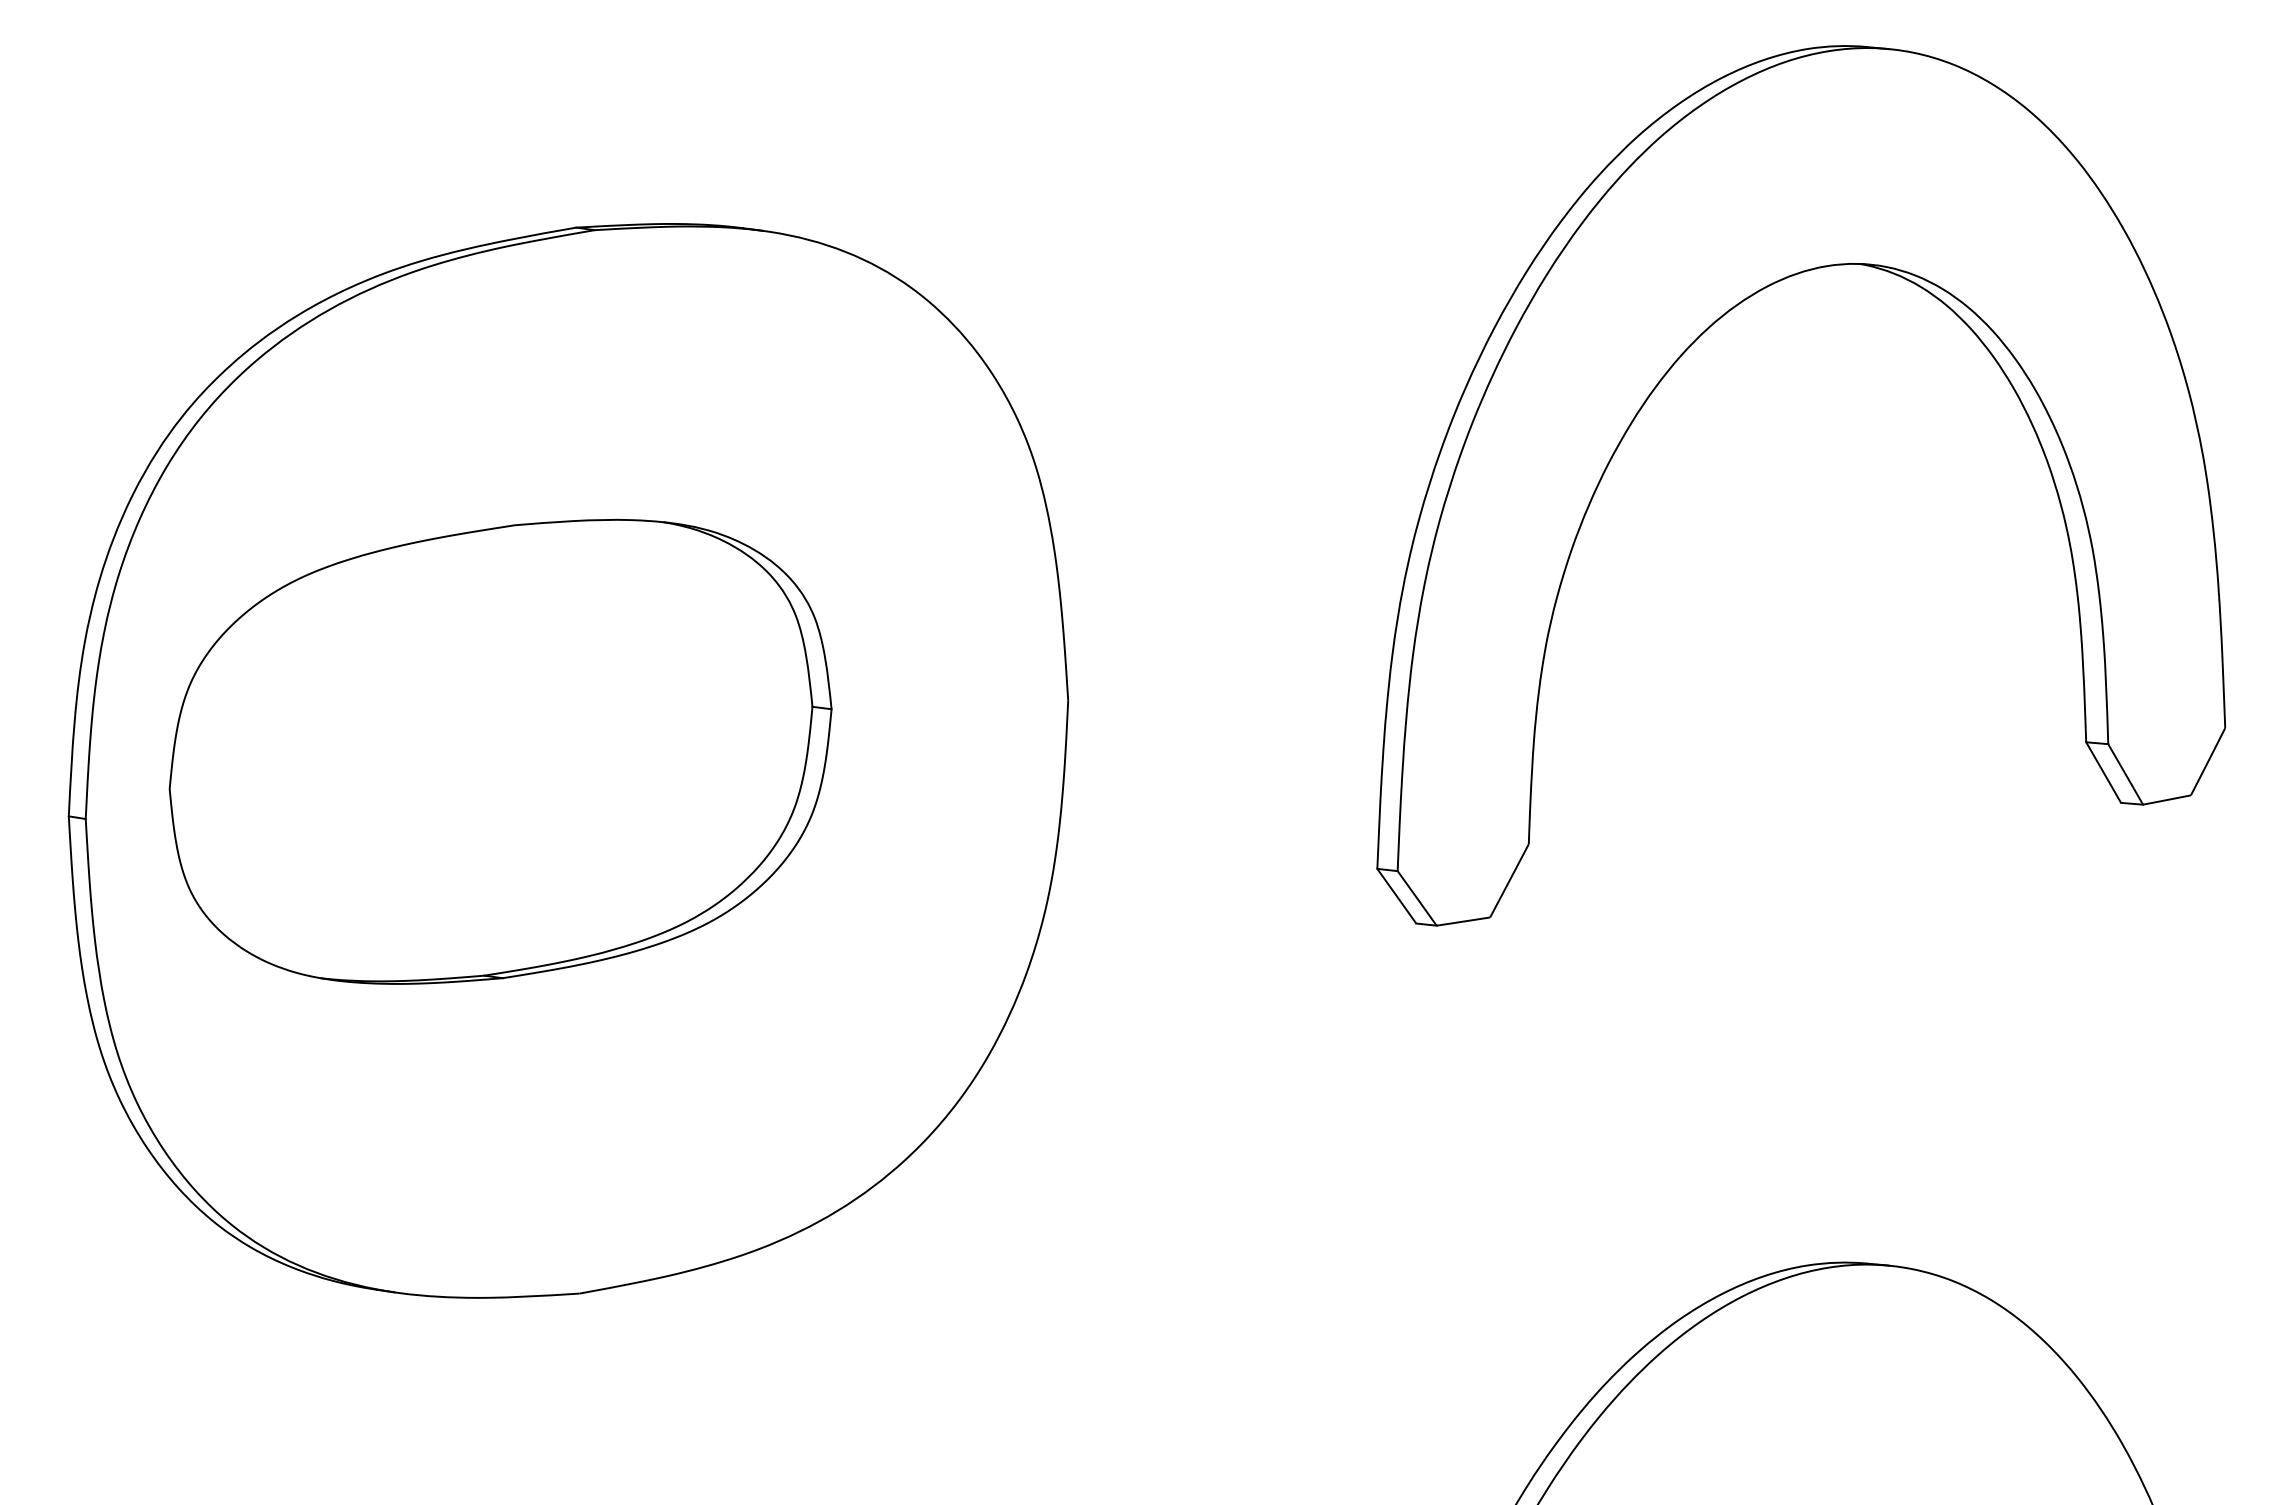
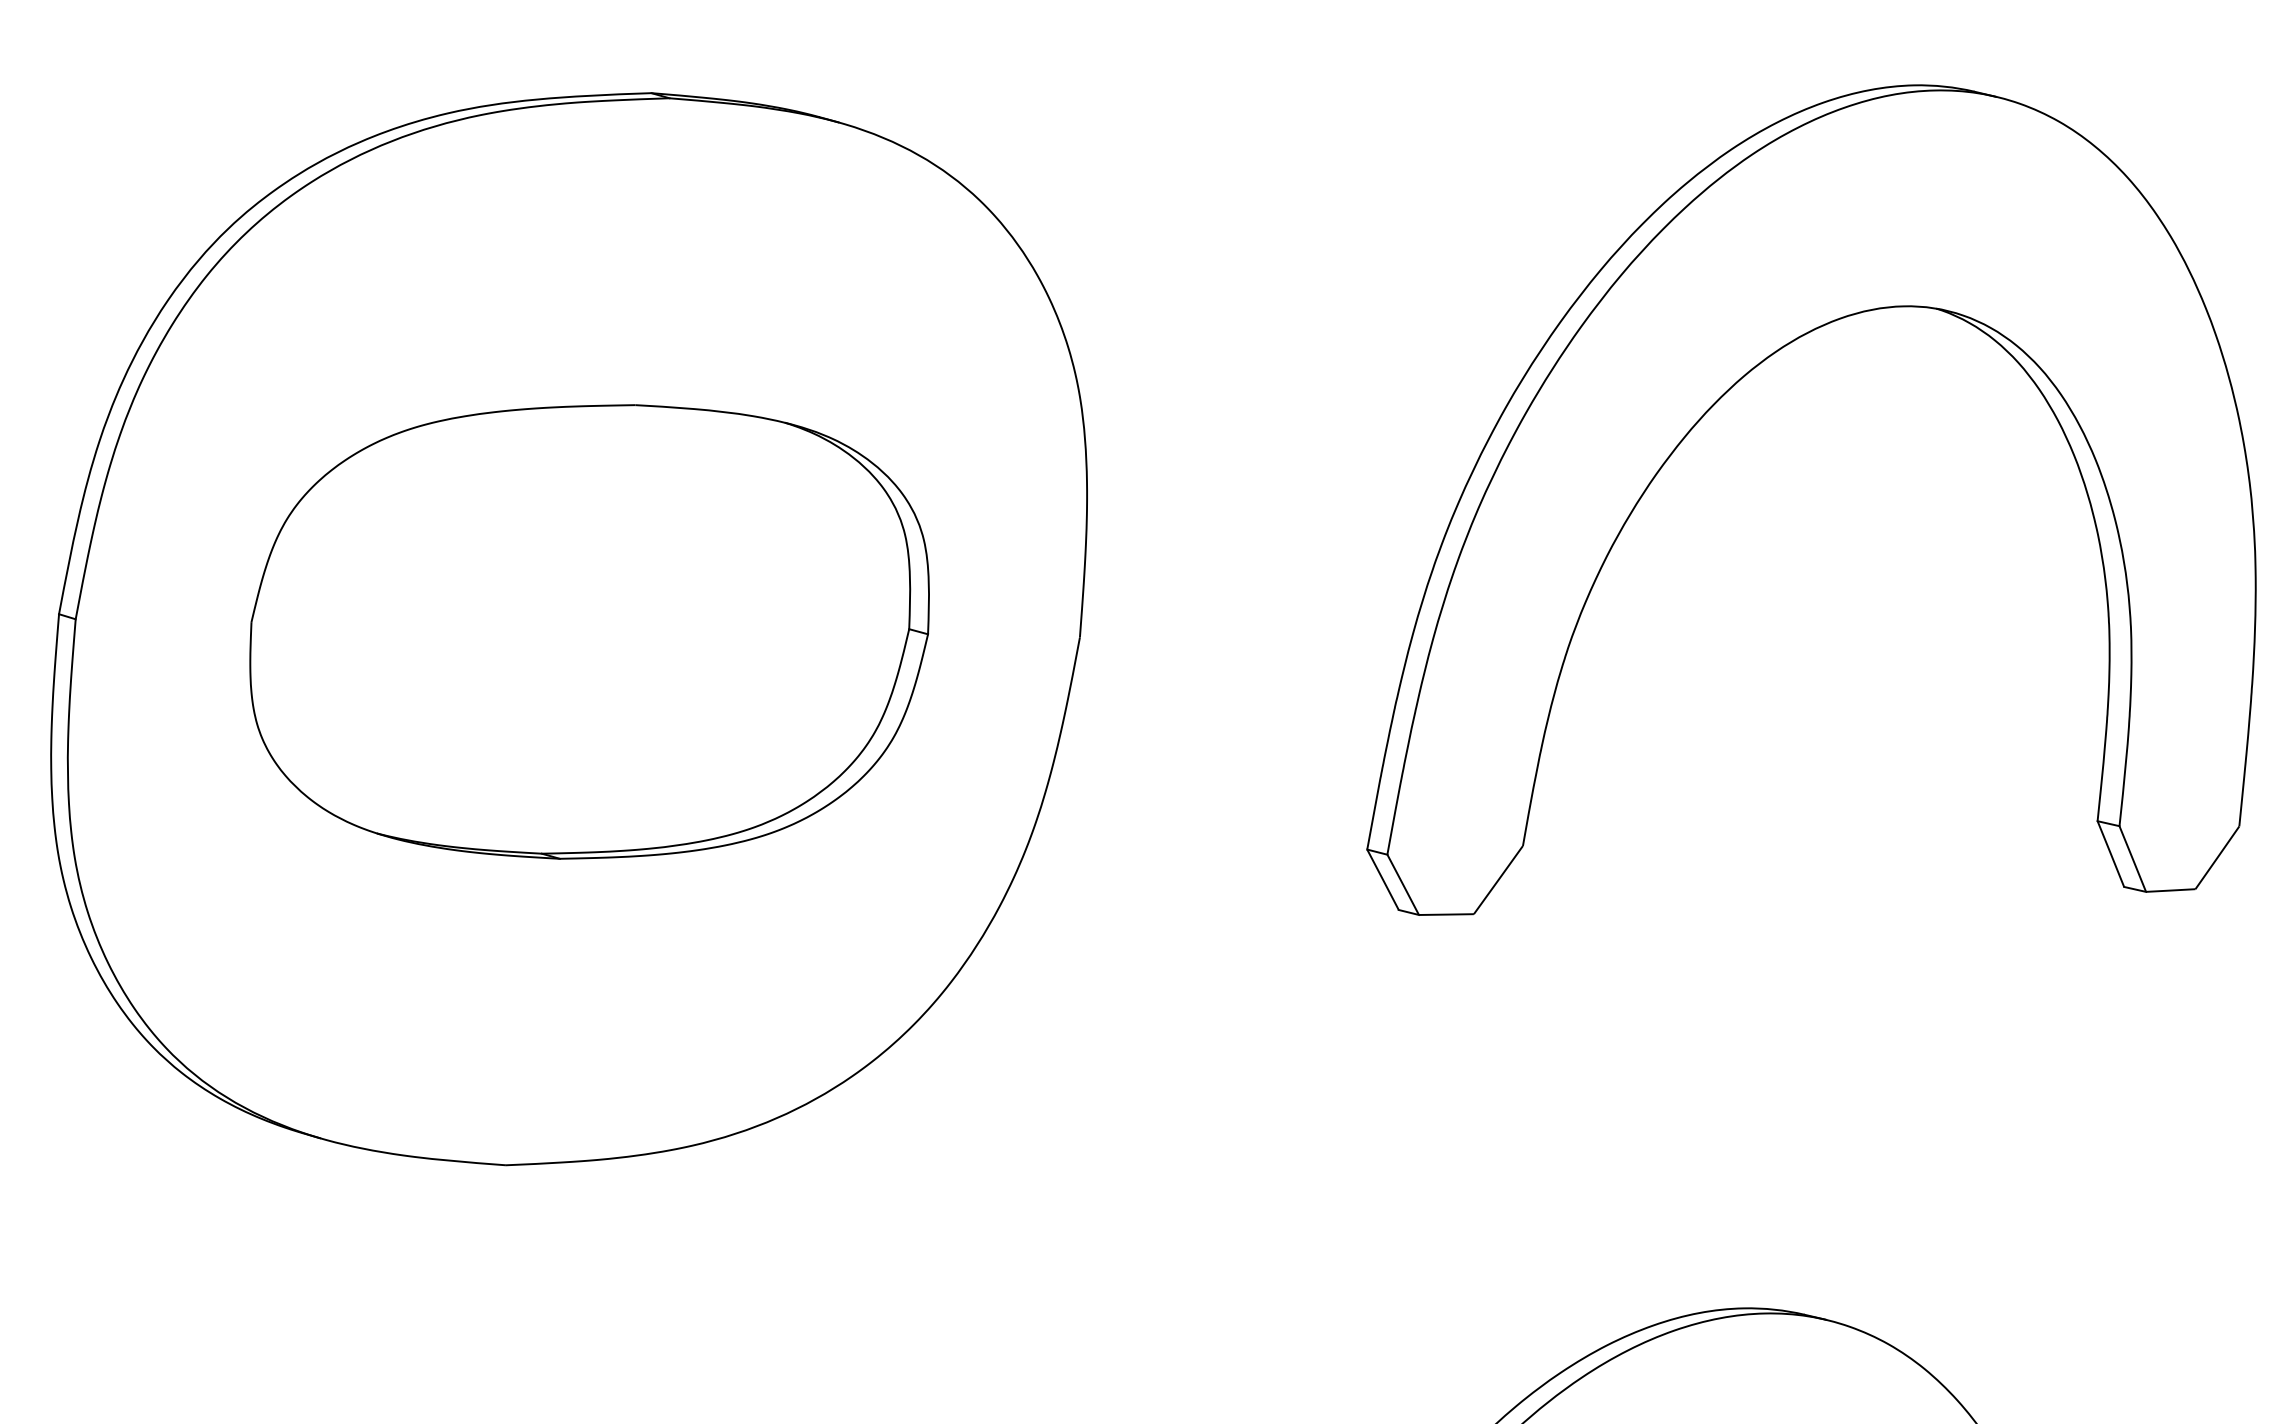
part: (500, 751) -> (589, 630), moved

